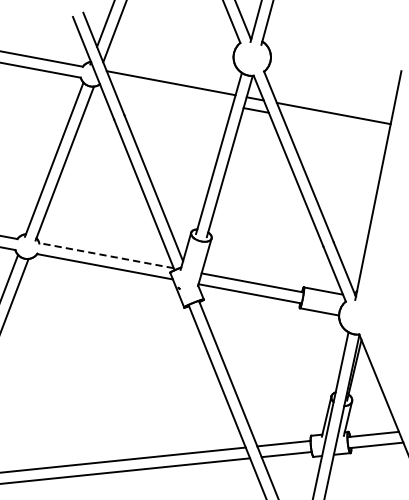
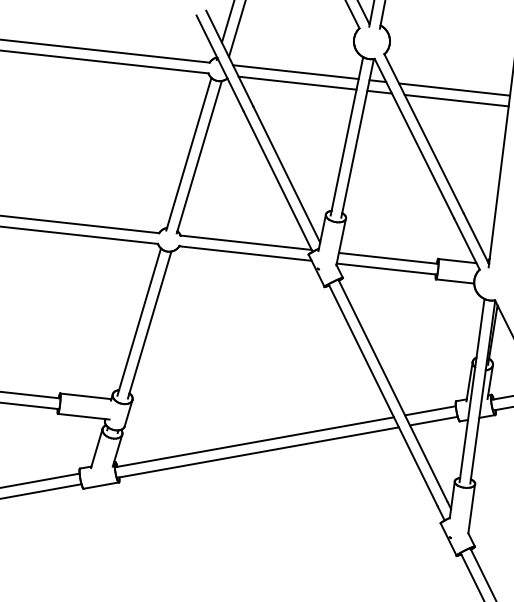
line: (172, 94) -> (297, 82), added
line: (335, 124) -> (456, 100), added
line: (105, 255) -> (245, 242), dashed -> solid

